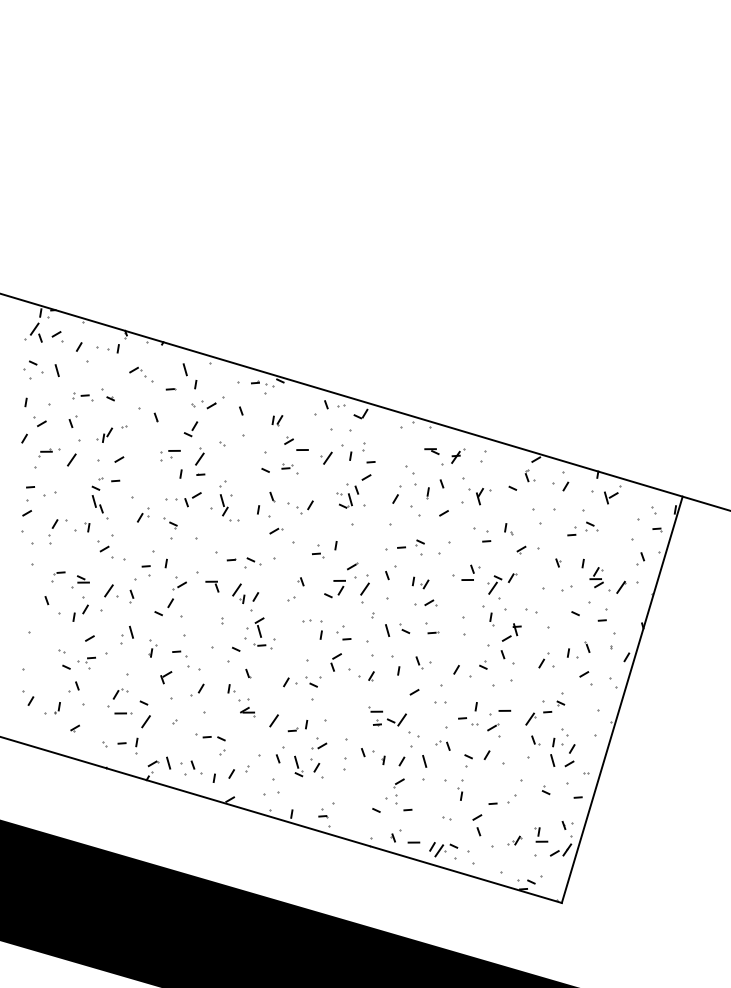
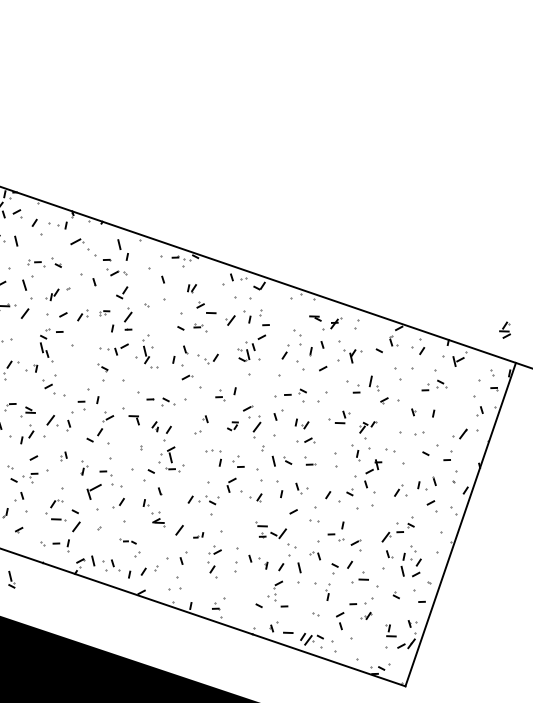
part: (141, 374) -> (83, 247), size x1.4
part: (208, 404) -> (112, 272), moved
part: (72, 421) -> (26, 282), size x1.6
part: (170, 455) -> (104, 313), size x0.6
part: (143, 514) -> (82, 314), moved
part: (508, 529) -> (374, 383), size x1.6
part: (596, 577) -> (505, 330), moved
part: (502, 583) -> (368, 427), size x0.7
part: (334, 589) -> (232, 426), size x0.6
part: (238, 593) -> (155, 426), size x0.6
part: (126, 634) -> (63, 455), size x0.6
part: (166, 677) -> (94, 491), size x1.6
part: (500, 712) -> (360, 580), moved
part: (297, 726) -> (198, 535), size x0.6
part: (210, 737) -> (127, 541), size x0.7
part: (298, 766) -> (11, 579), moved
part: (514, 840) -> (366, 615), moved

